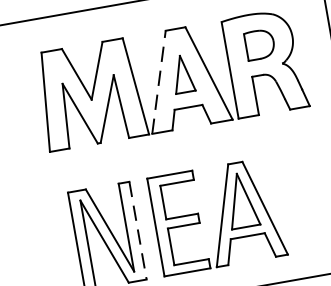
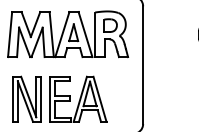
line: (159, 82) -> (62, 34), dashed -> solid
line: (138, 230) -> (41, 99), dashed -> solid

